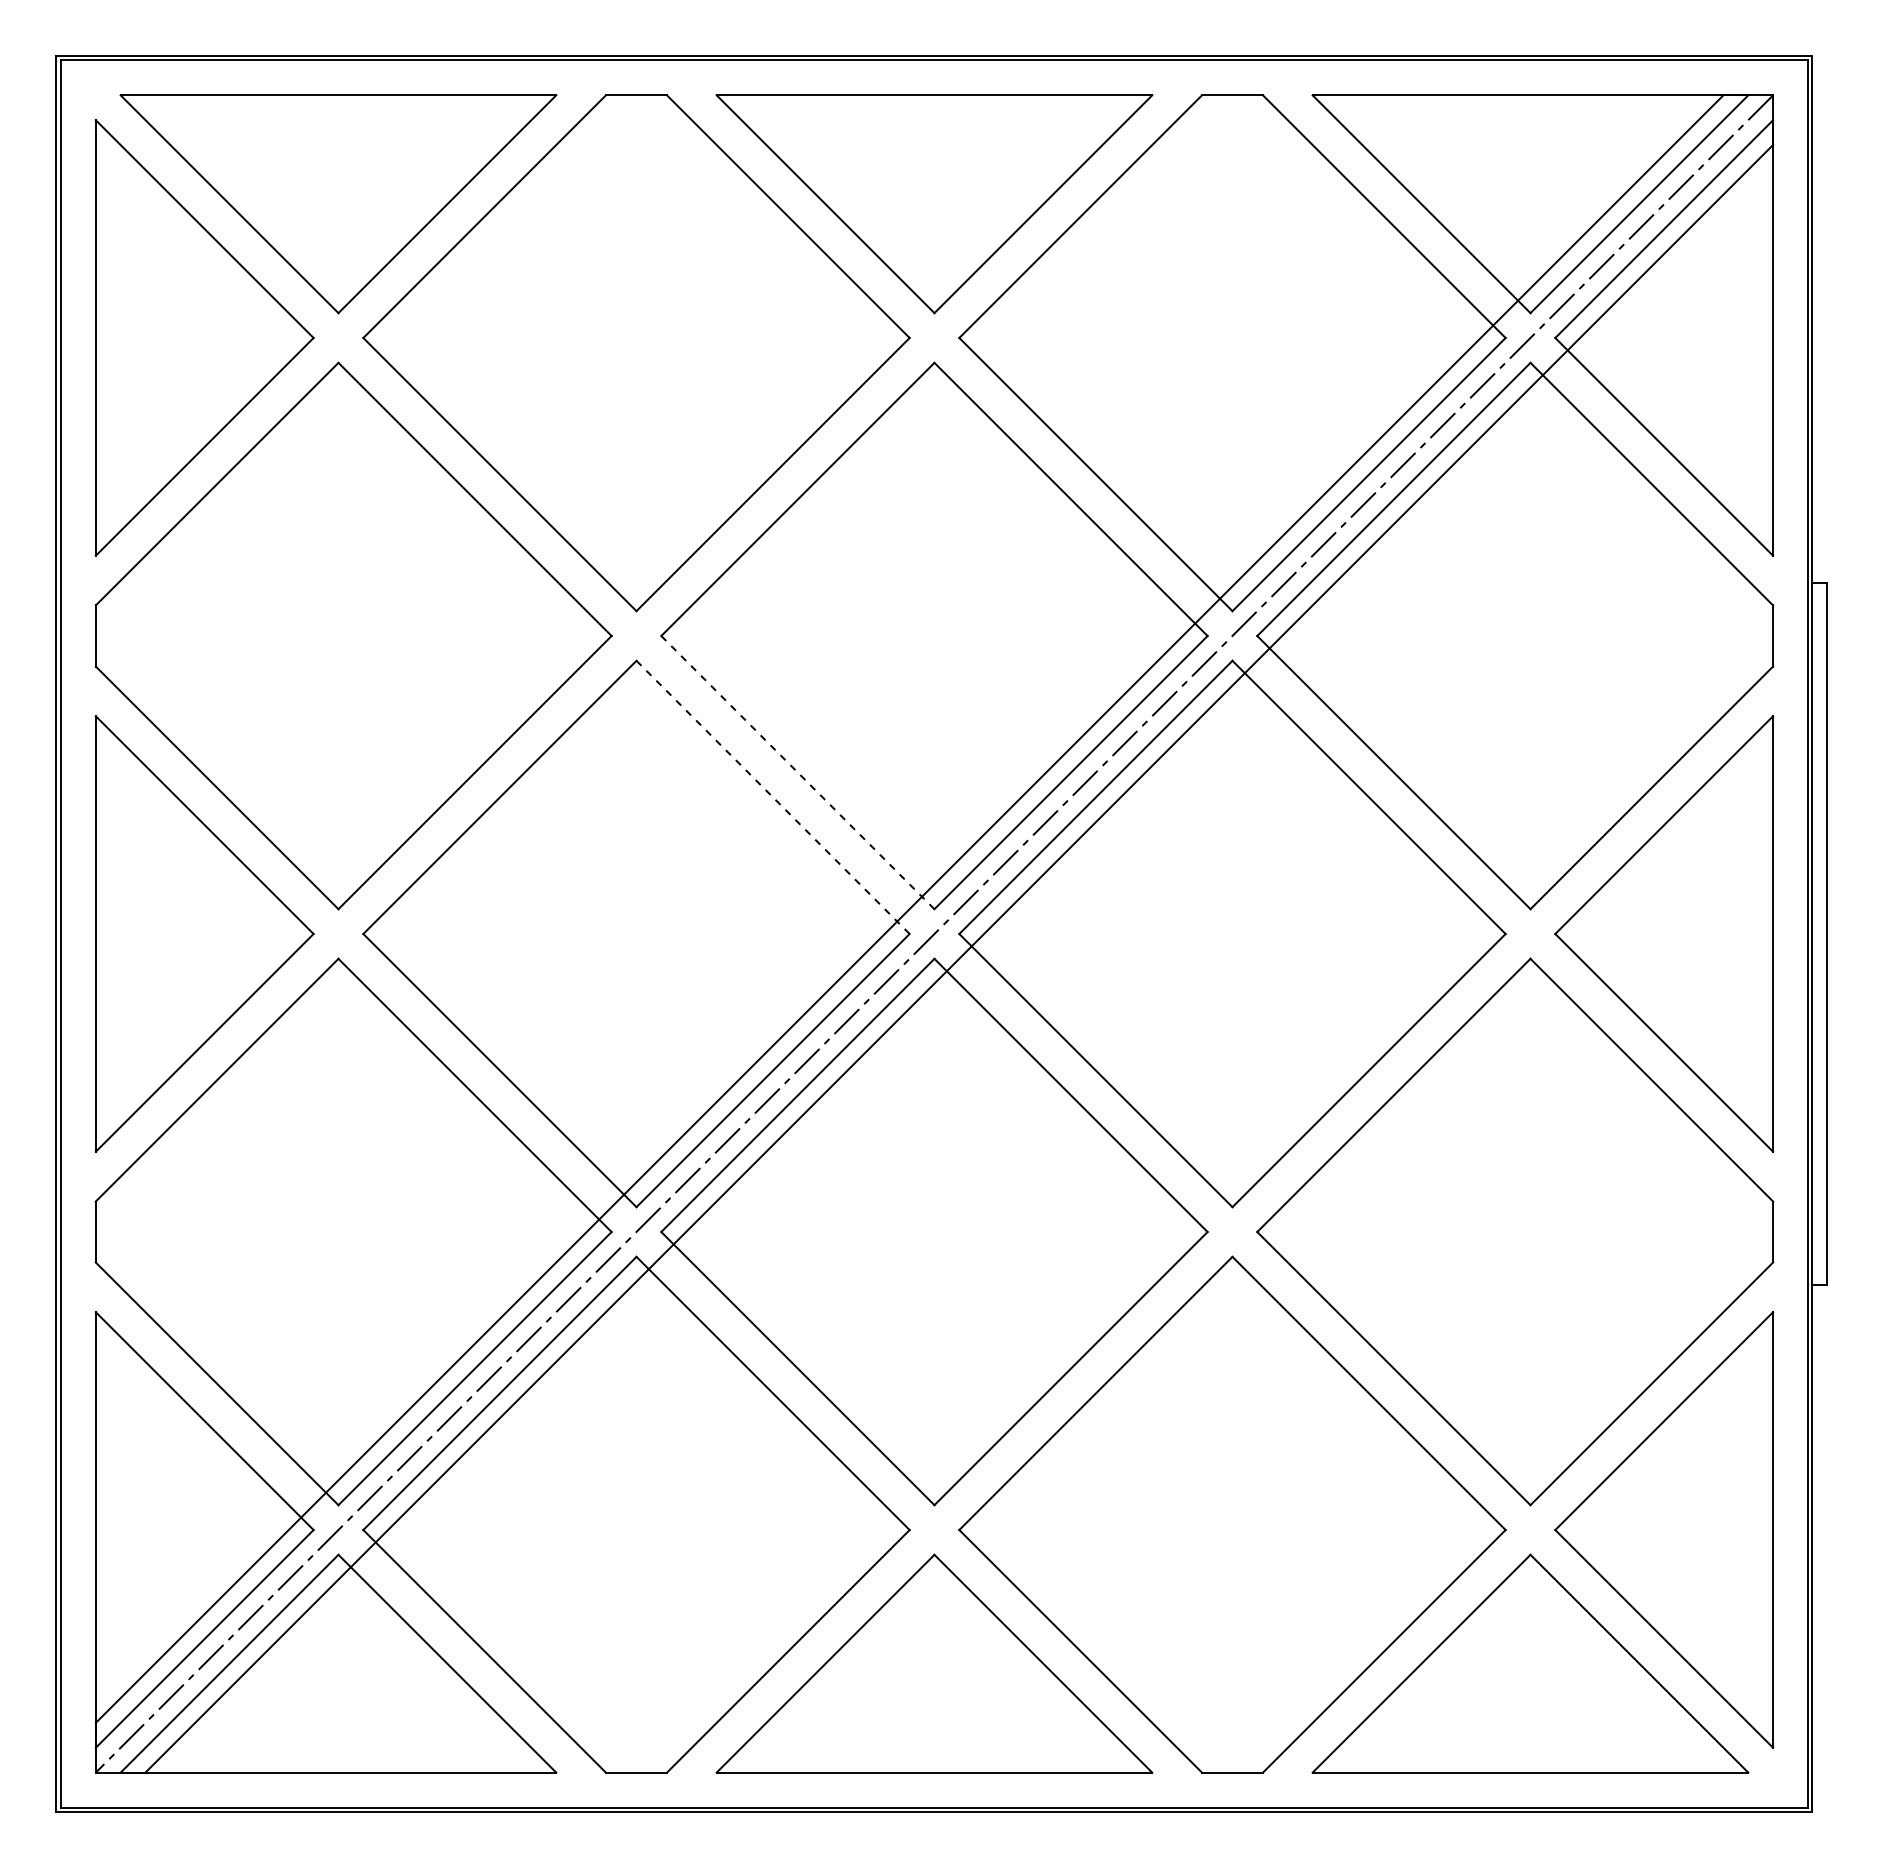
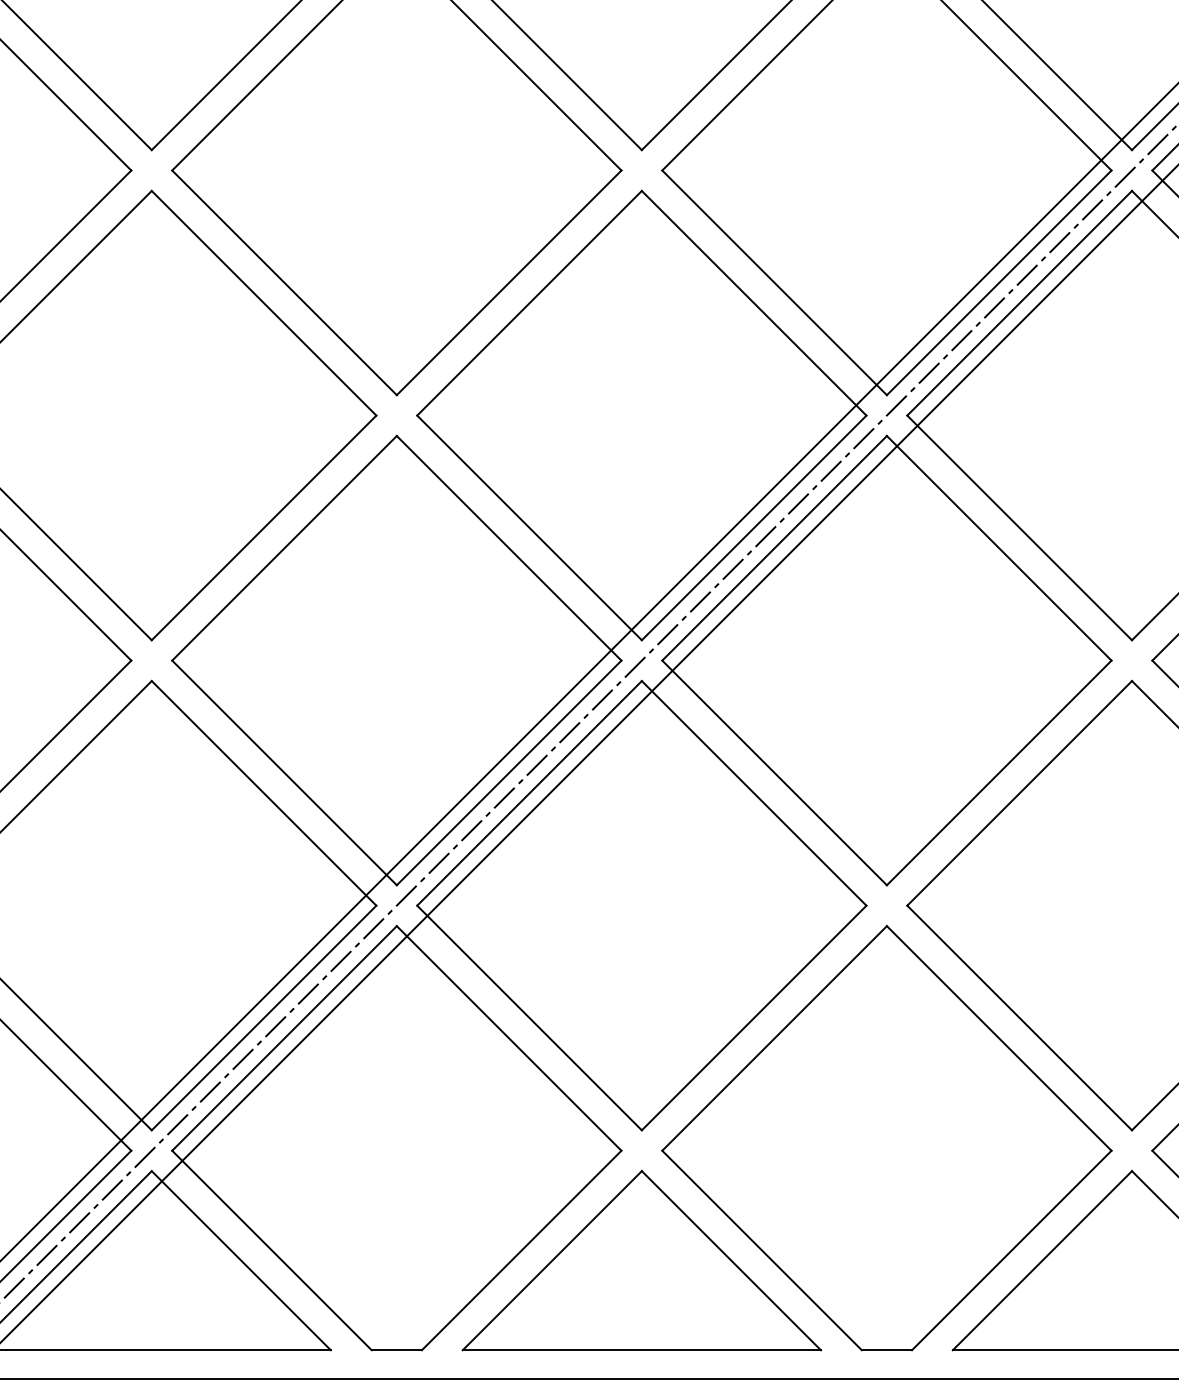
line: (798, 772) -> (530, 527), dashed -> solid
line: (773, 797) -> (509, 548), dashed -> solid

